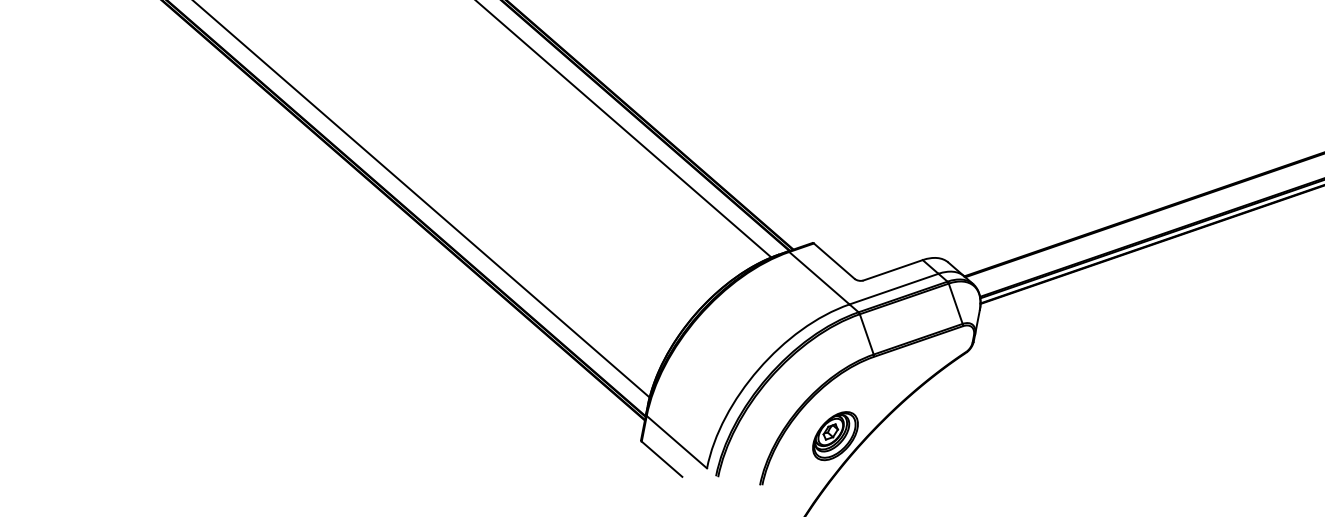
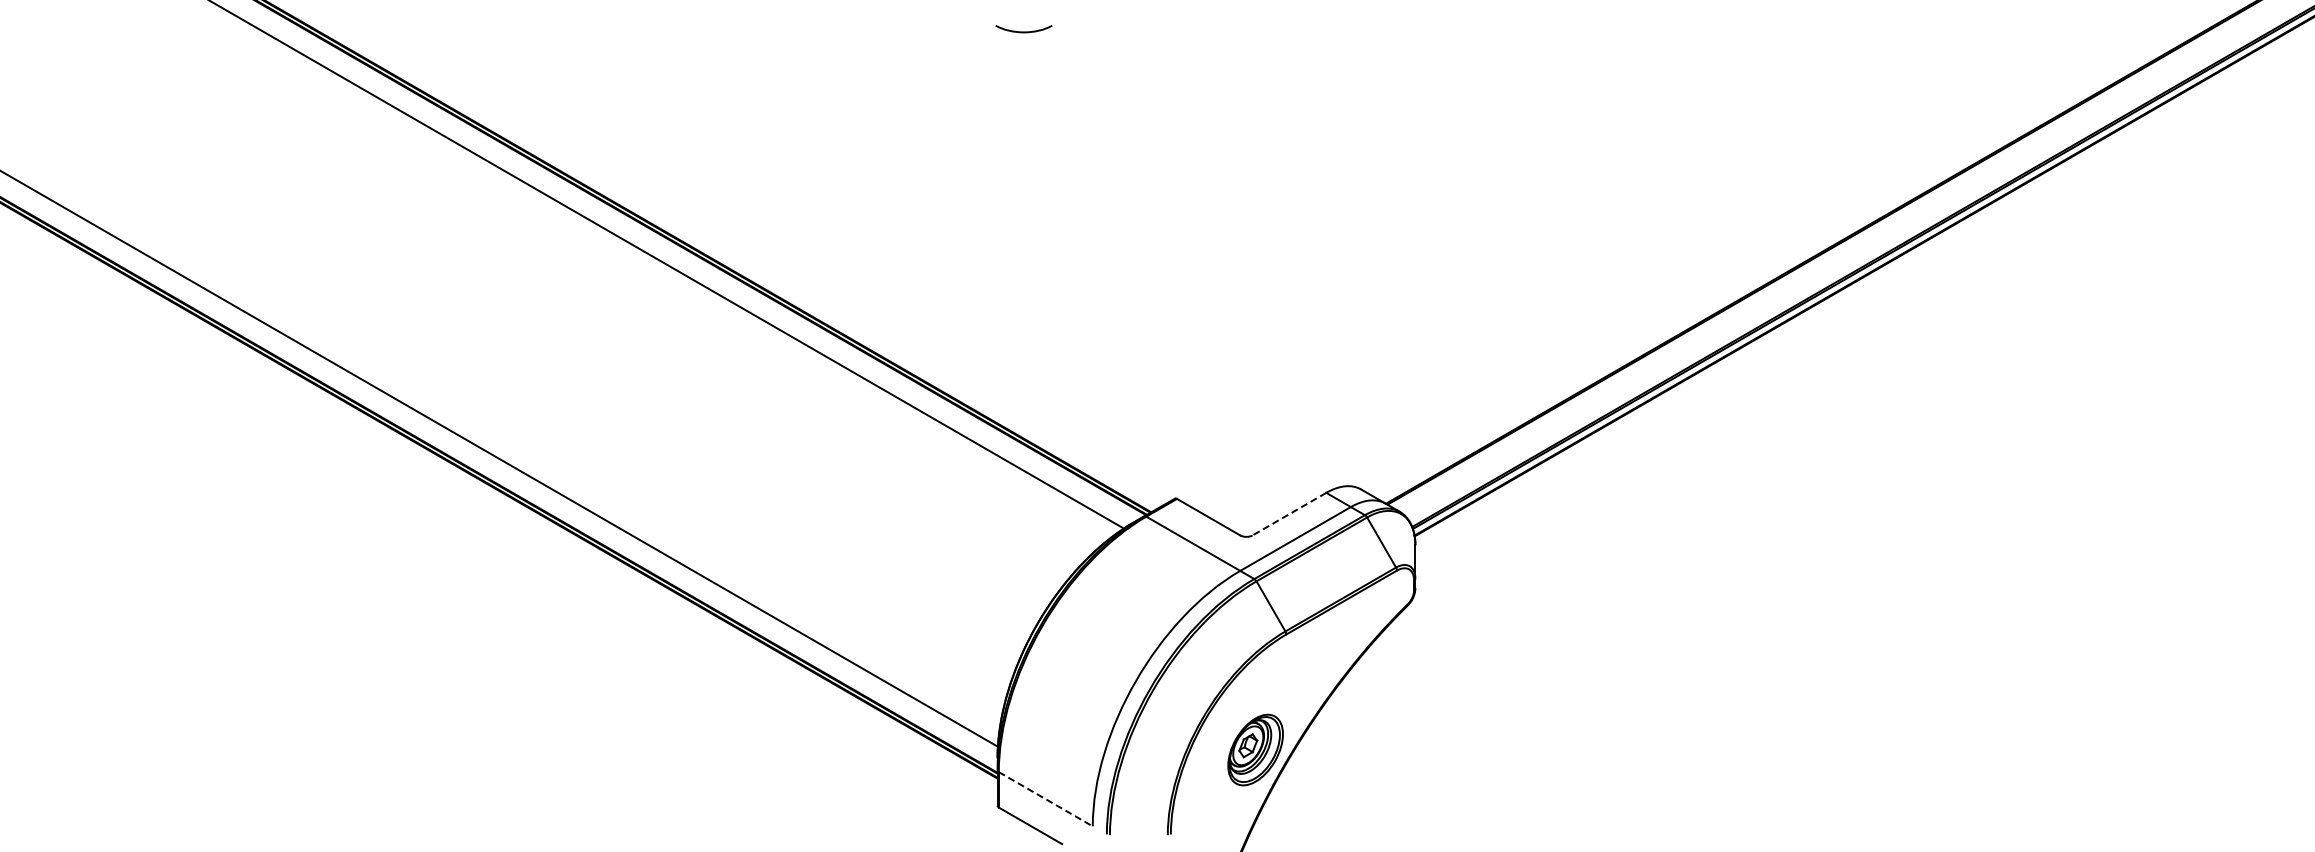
line: (893, 270) -> (1289, 514), solid -> dashed
line: (677, 442) -> (1046, 799), solid -> dashed

